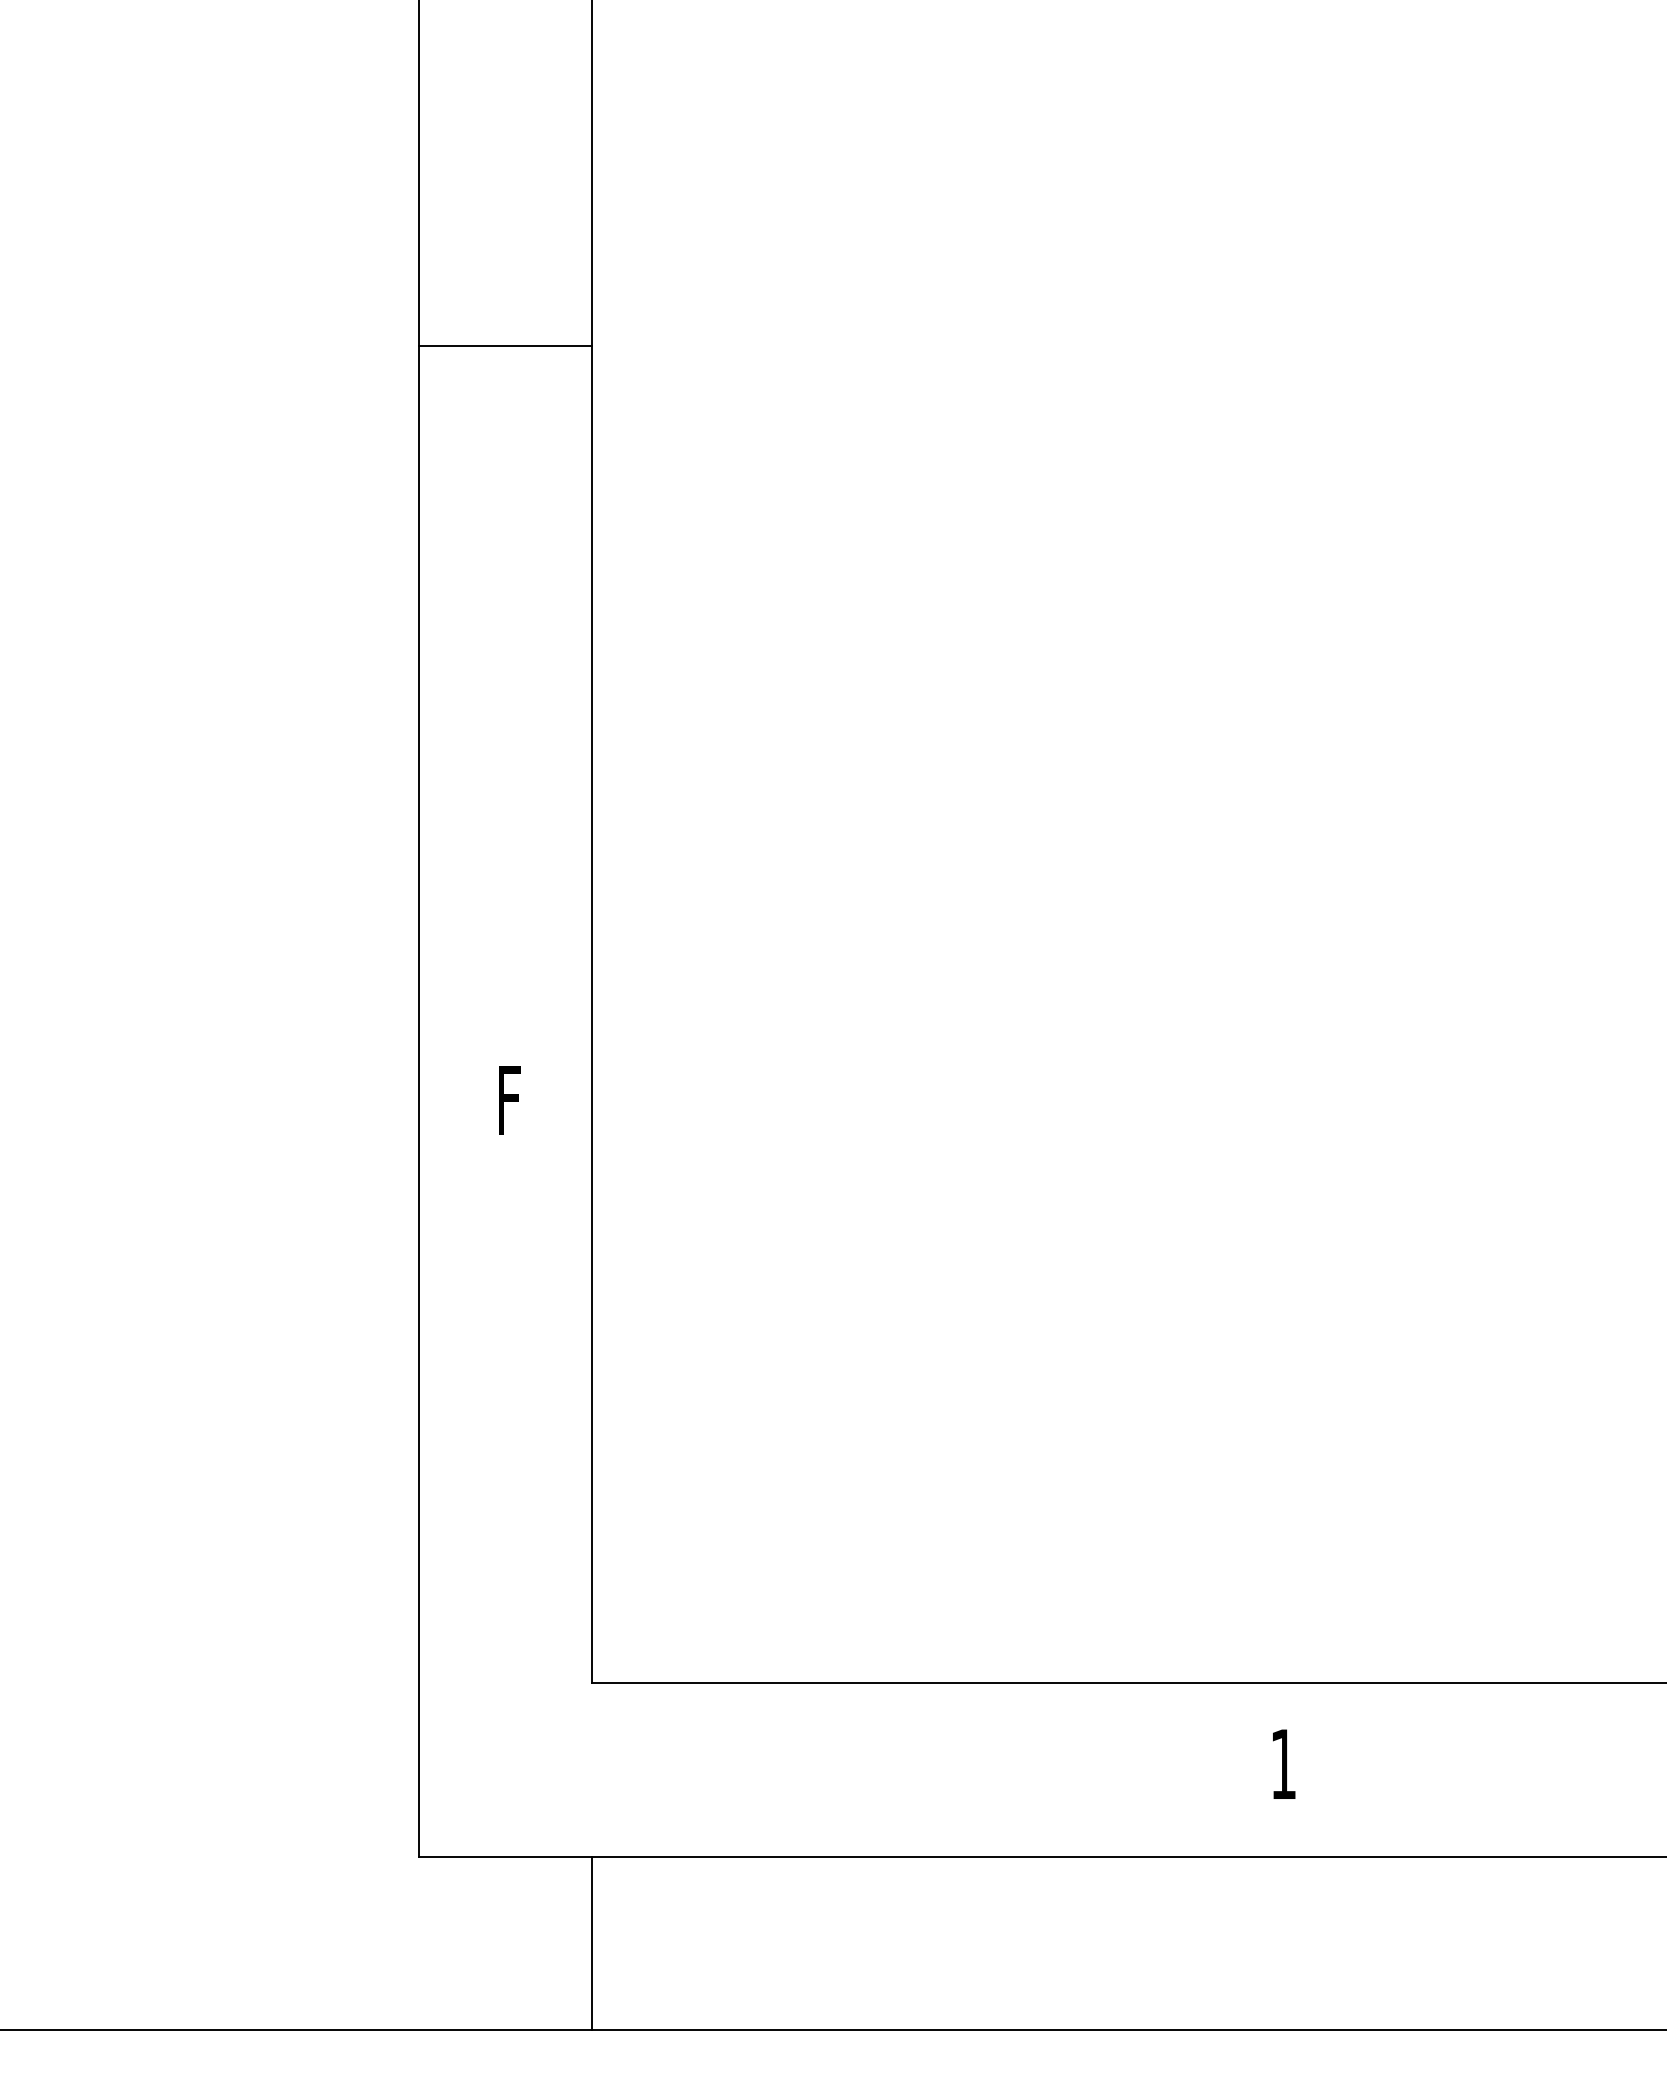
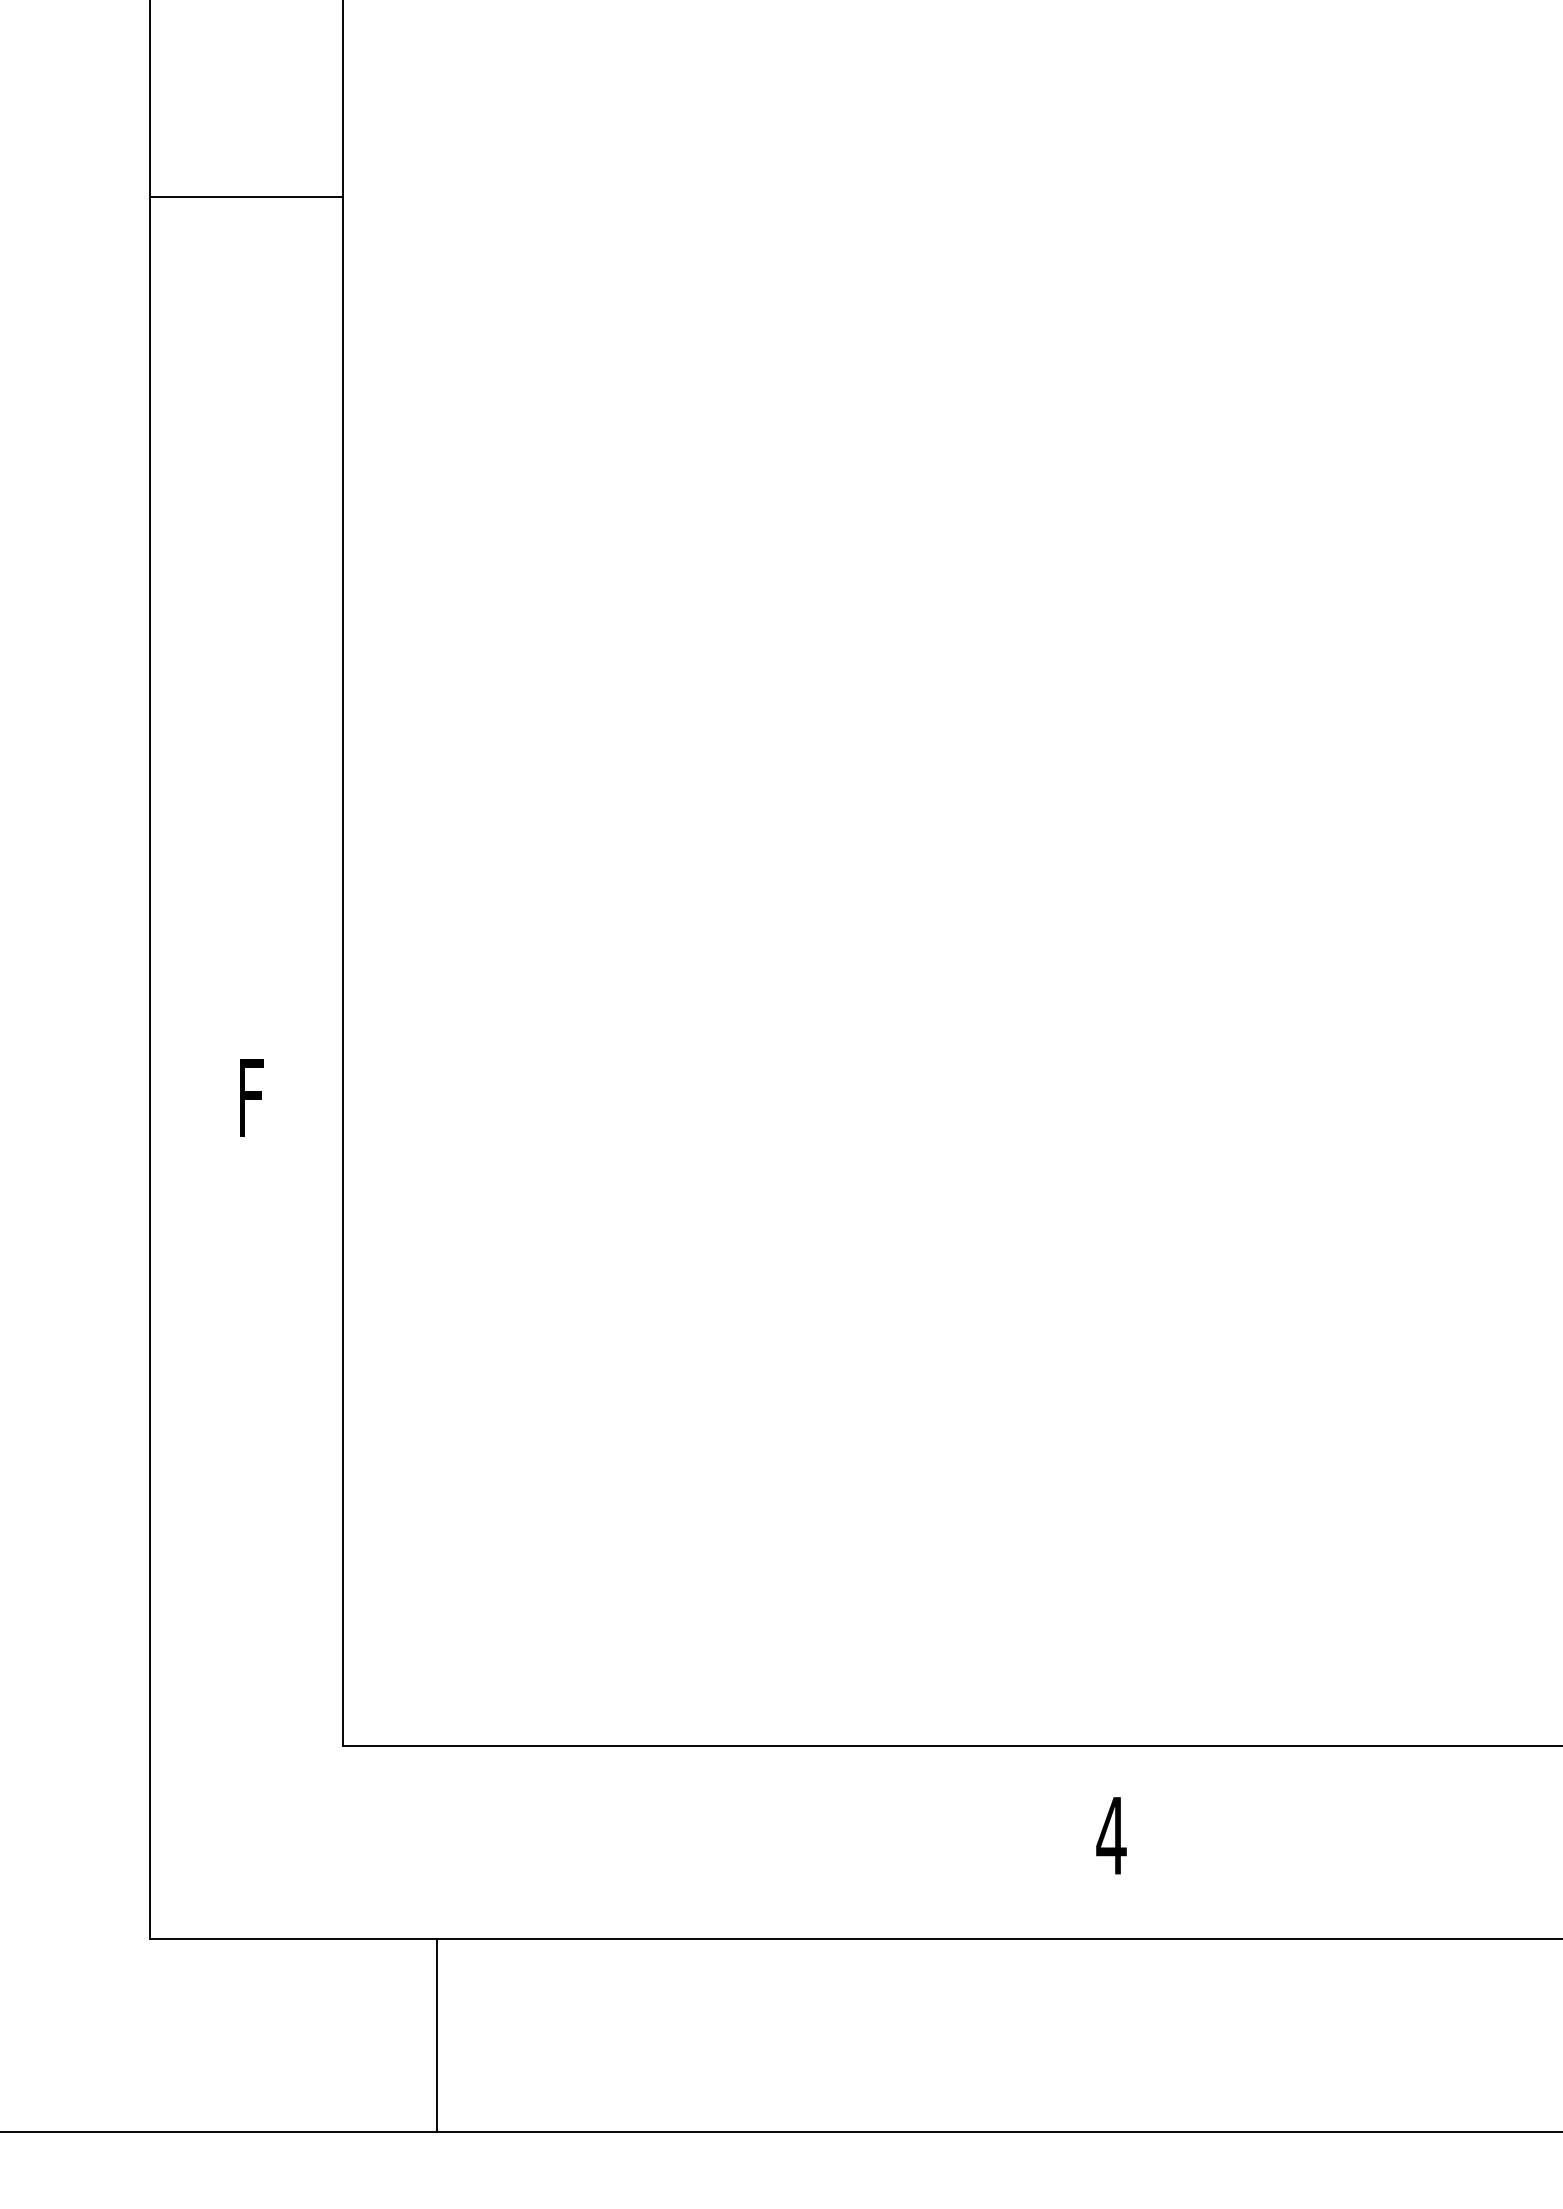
line: (505, 345) -> (246, 196), moved
text: (1283, 1763) -> (1111, 1834), 1 -> 4
line: (592, 1943) -> (436, 2034), moved

